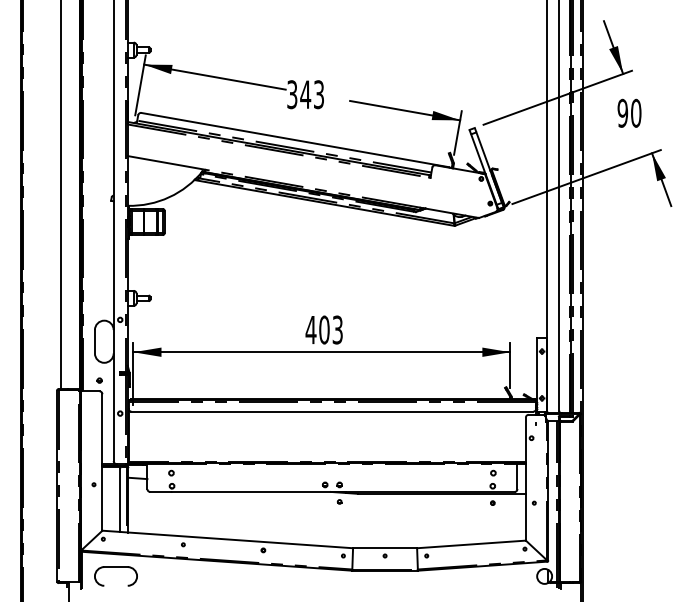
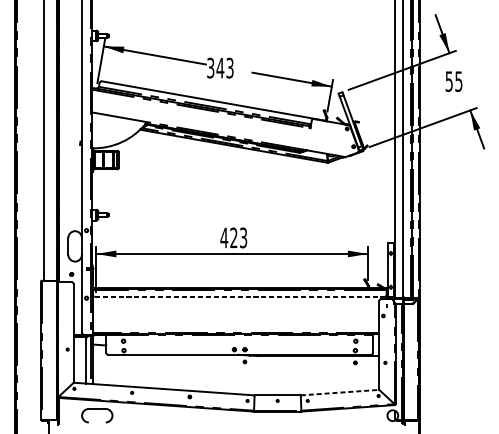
text: (629, 112) -> (454, 80), 90 -> 55
text: (324, 329) -> (233, 237), 403 -> 423
line: (332, 411) -> (239, 296), solid -> dashed
line: (471, 544) -> (340, 392), solid -> dashed
part: (115, 567) -> (96, 409), moved

